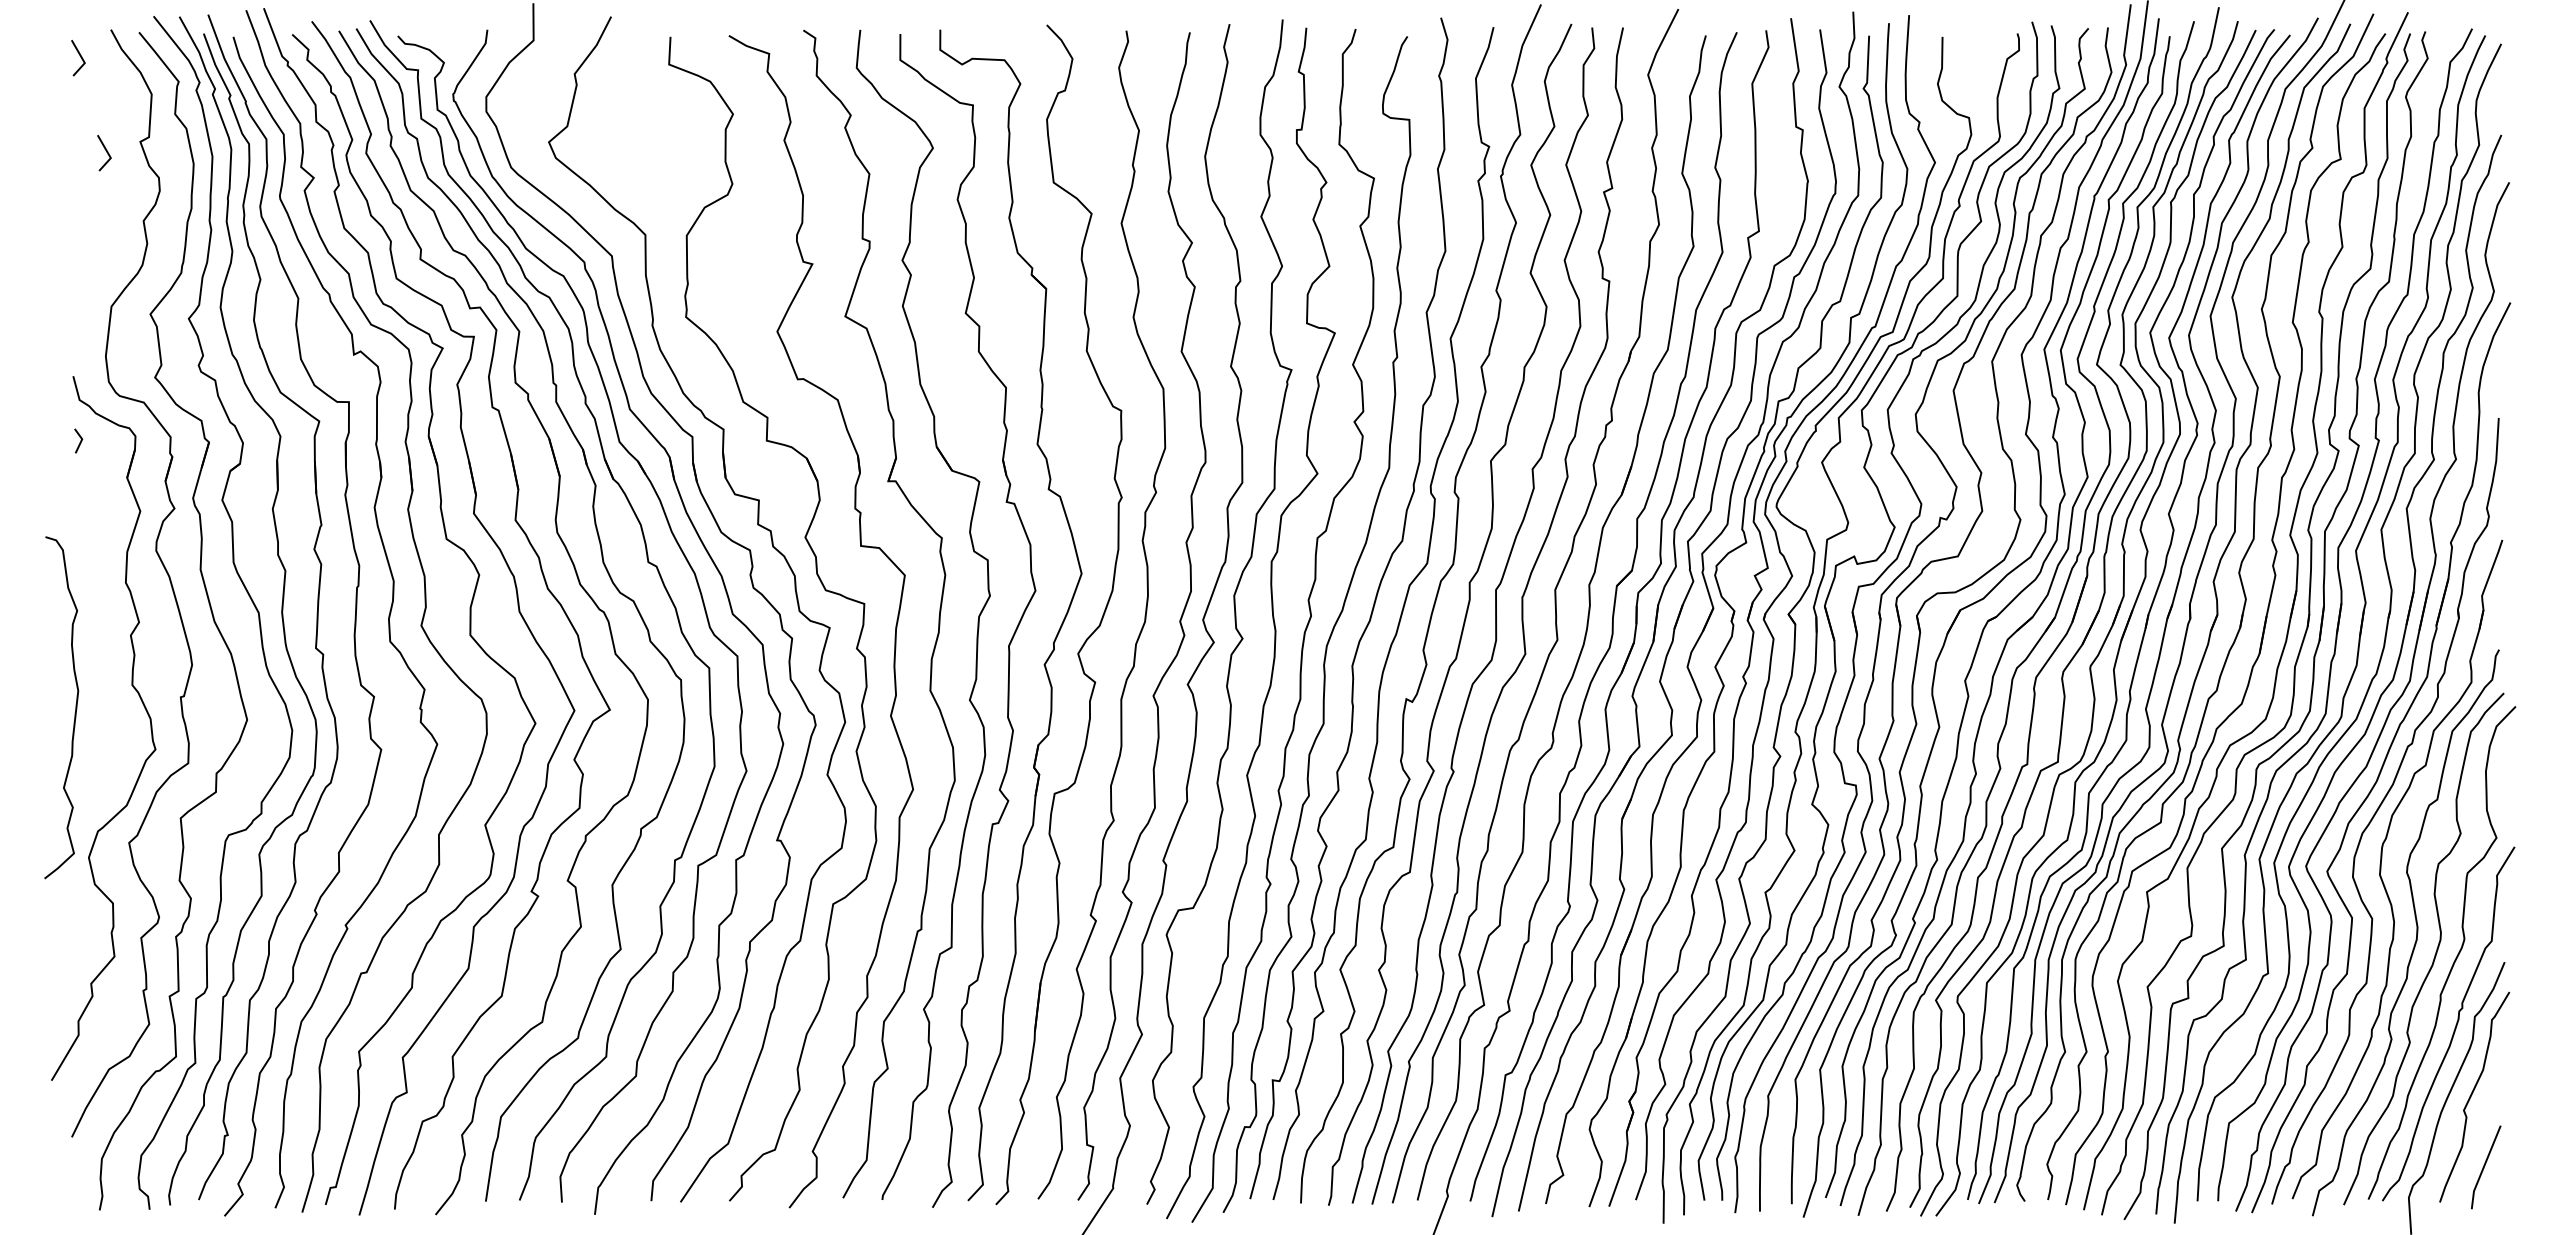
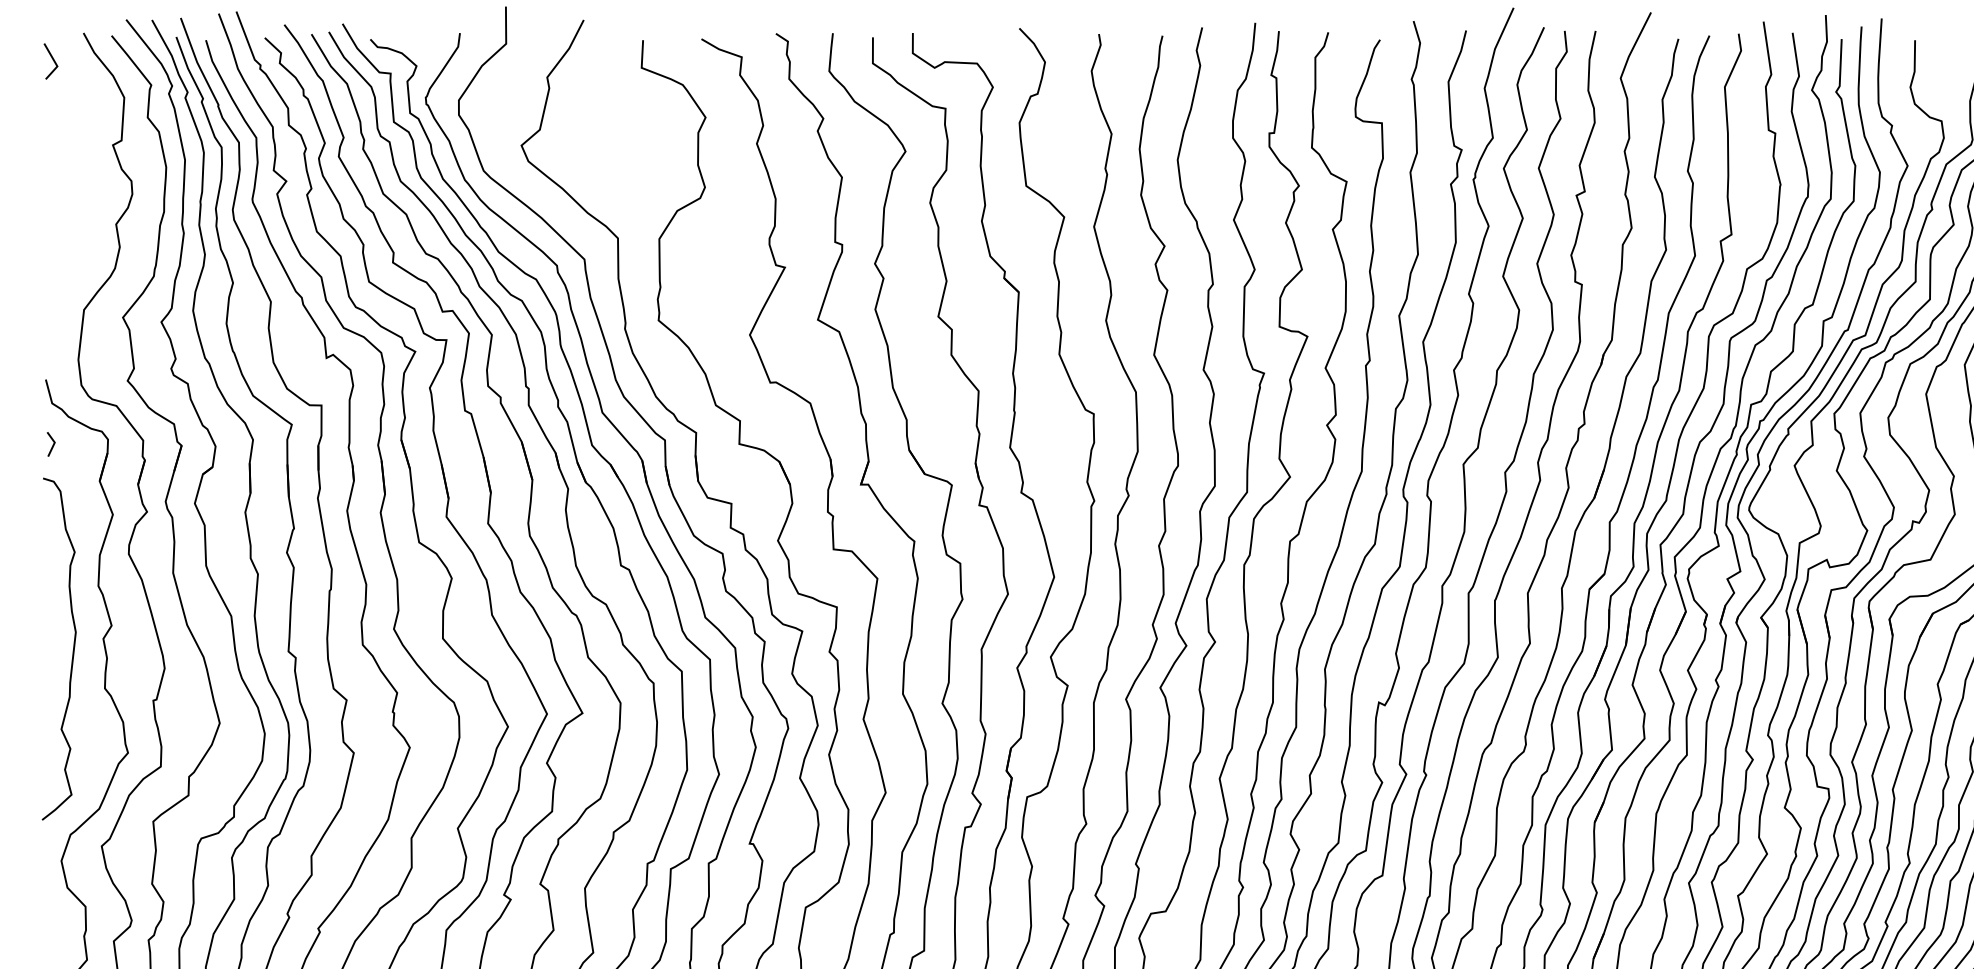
line: (106, 152) -> (79, 155), removed
curve: (75, 707) -> (73, 648), moved

